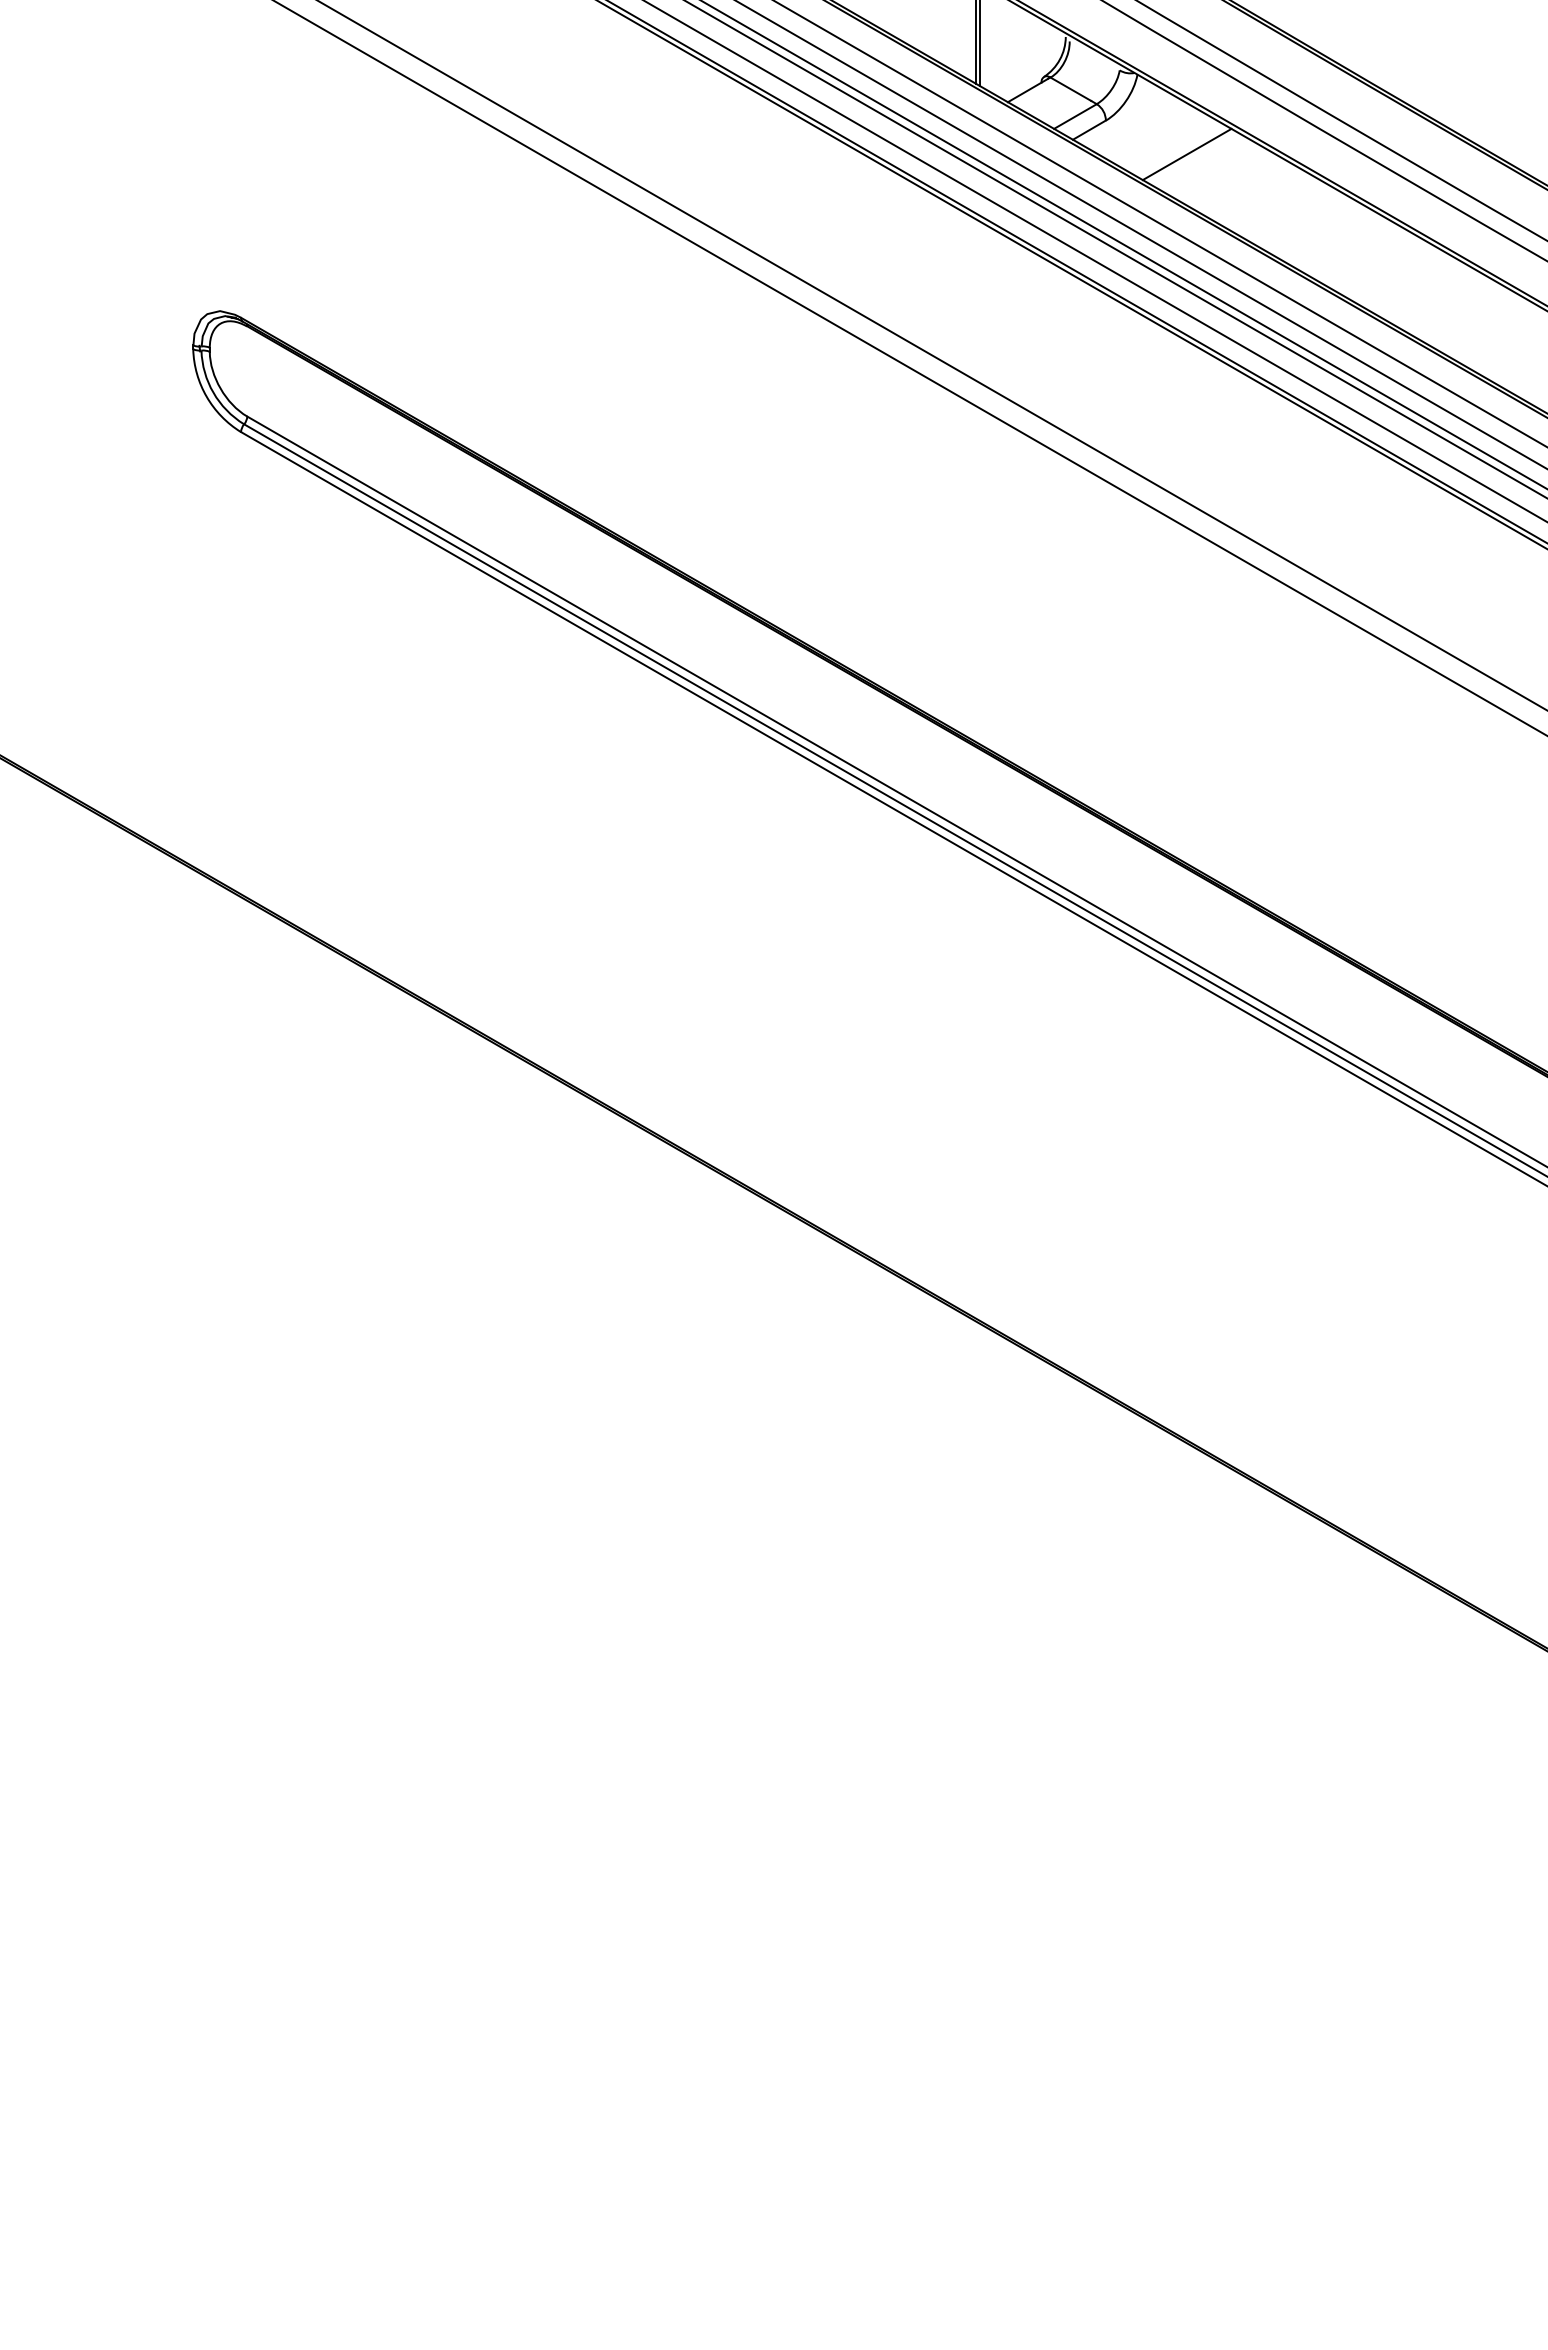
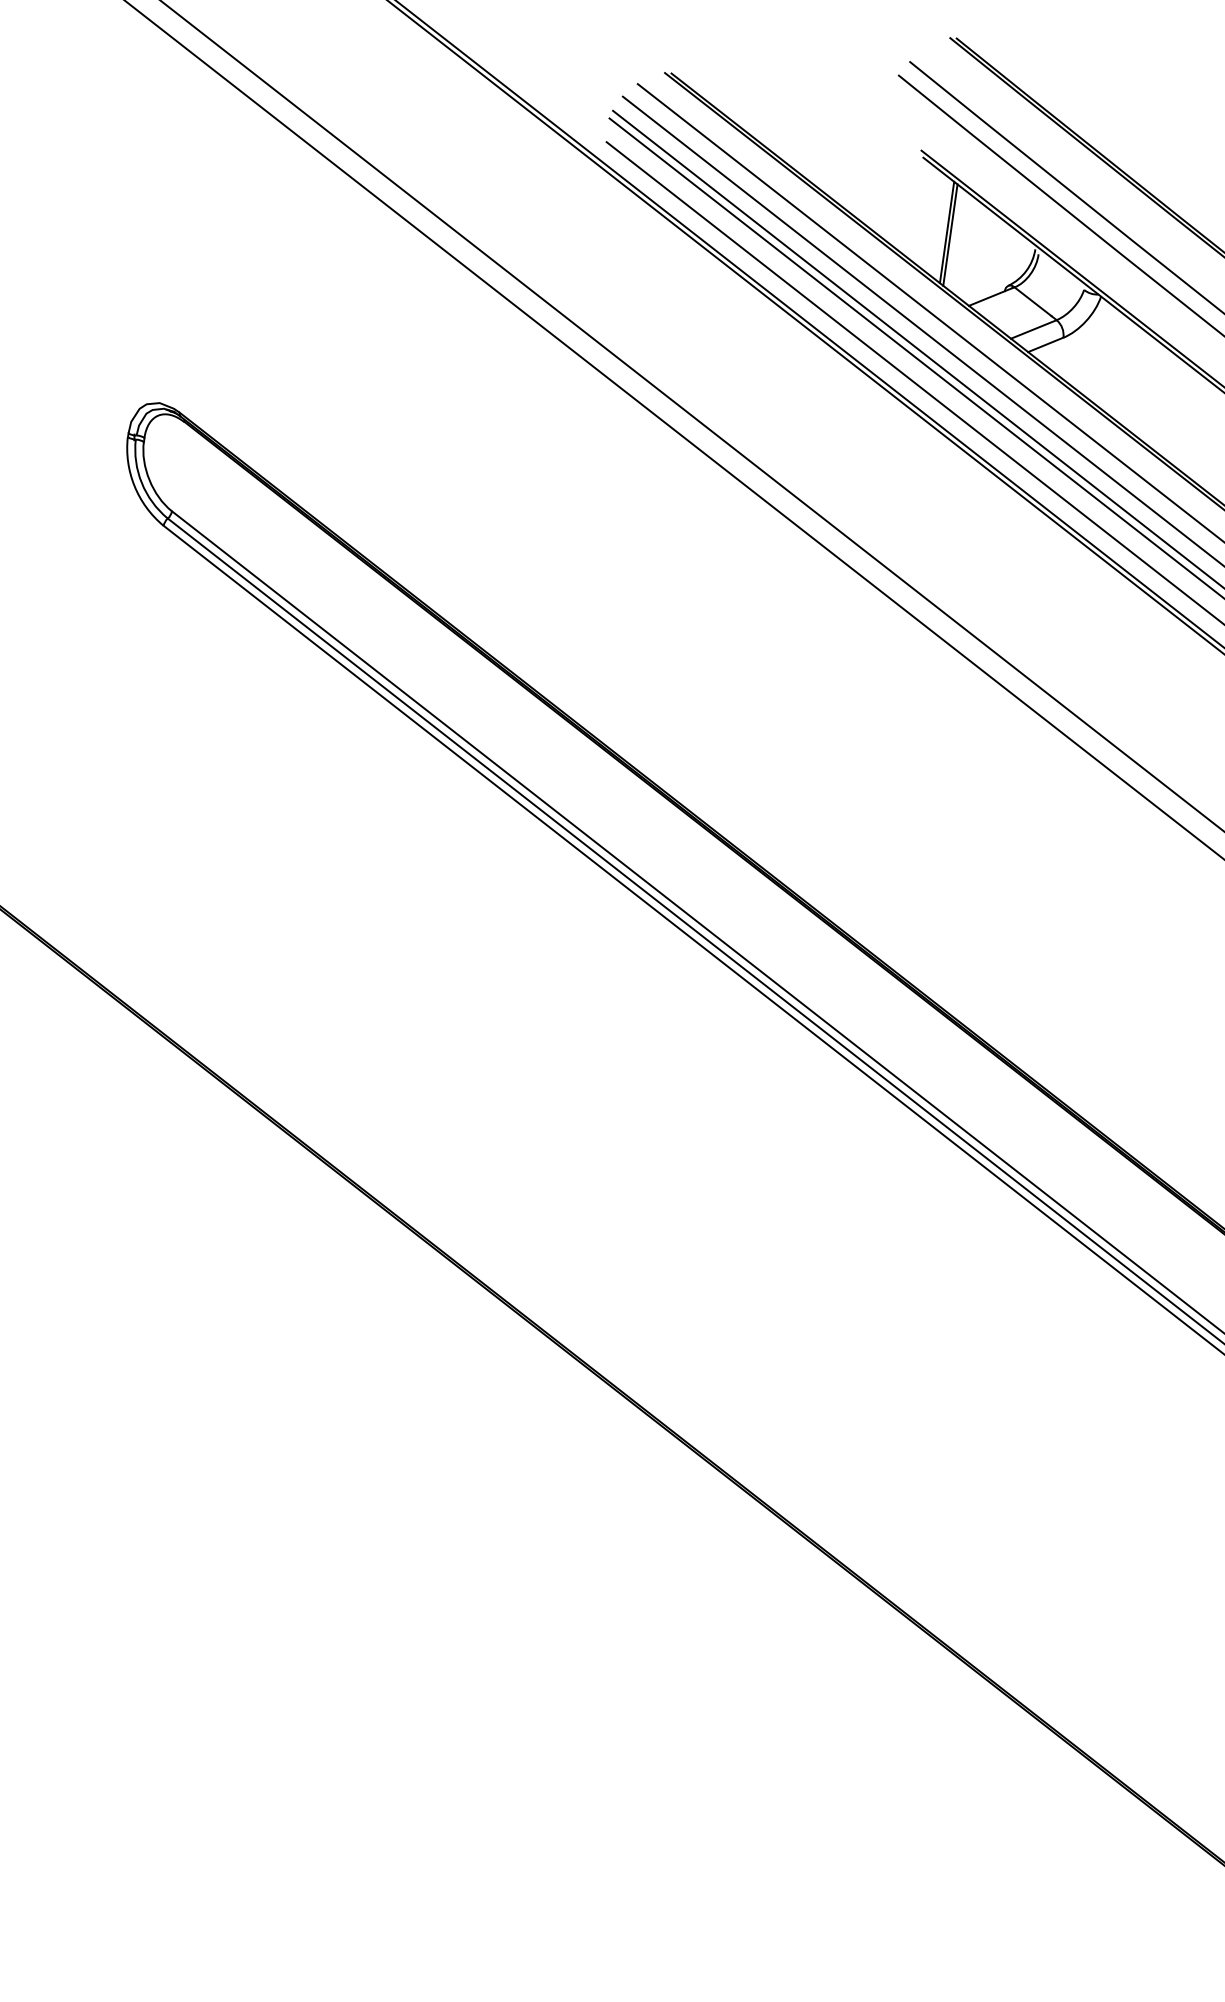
line: (1186, 154) -> (1138, 382), removed

